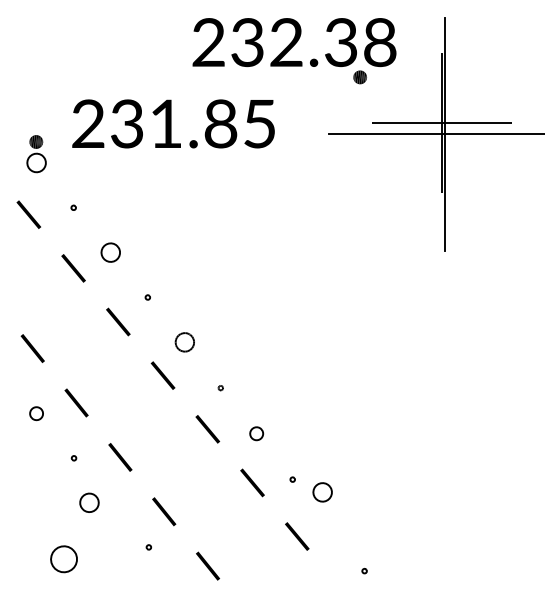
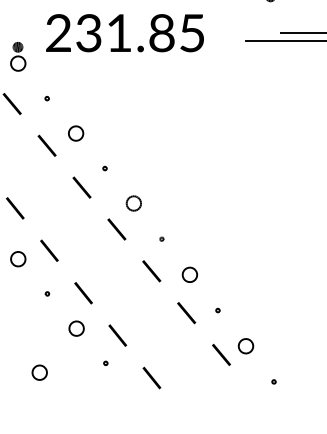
part: (36, 413) -> (18, 258), size x1.43
part: (256, 433) -> (189, 274), size x1.43
part: (322, 492) -> (245, 346), moved
part: (89, 502) -> (76, 328), moved
part: (64, 559) -> (40, 372), size x0.71

